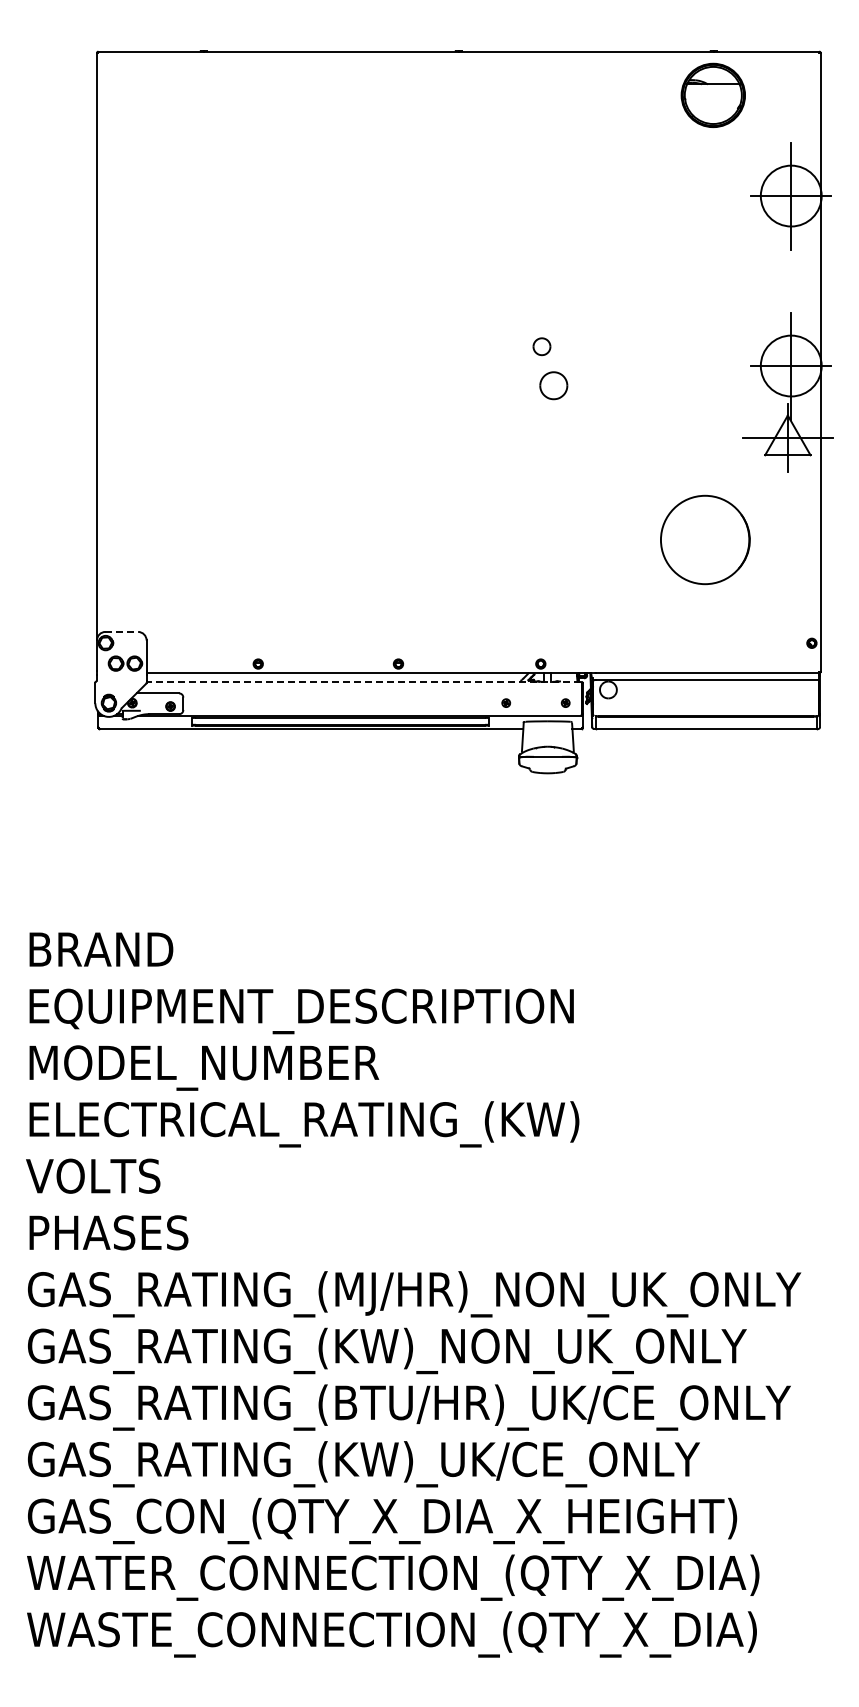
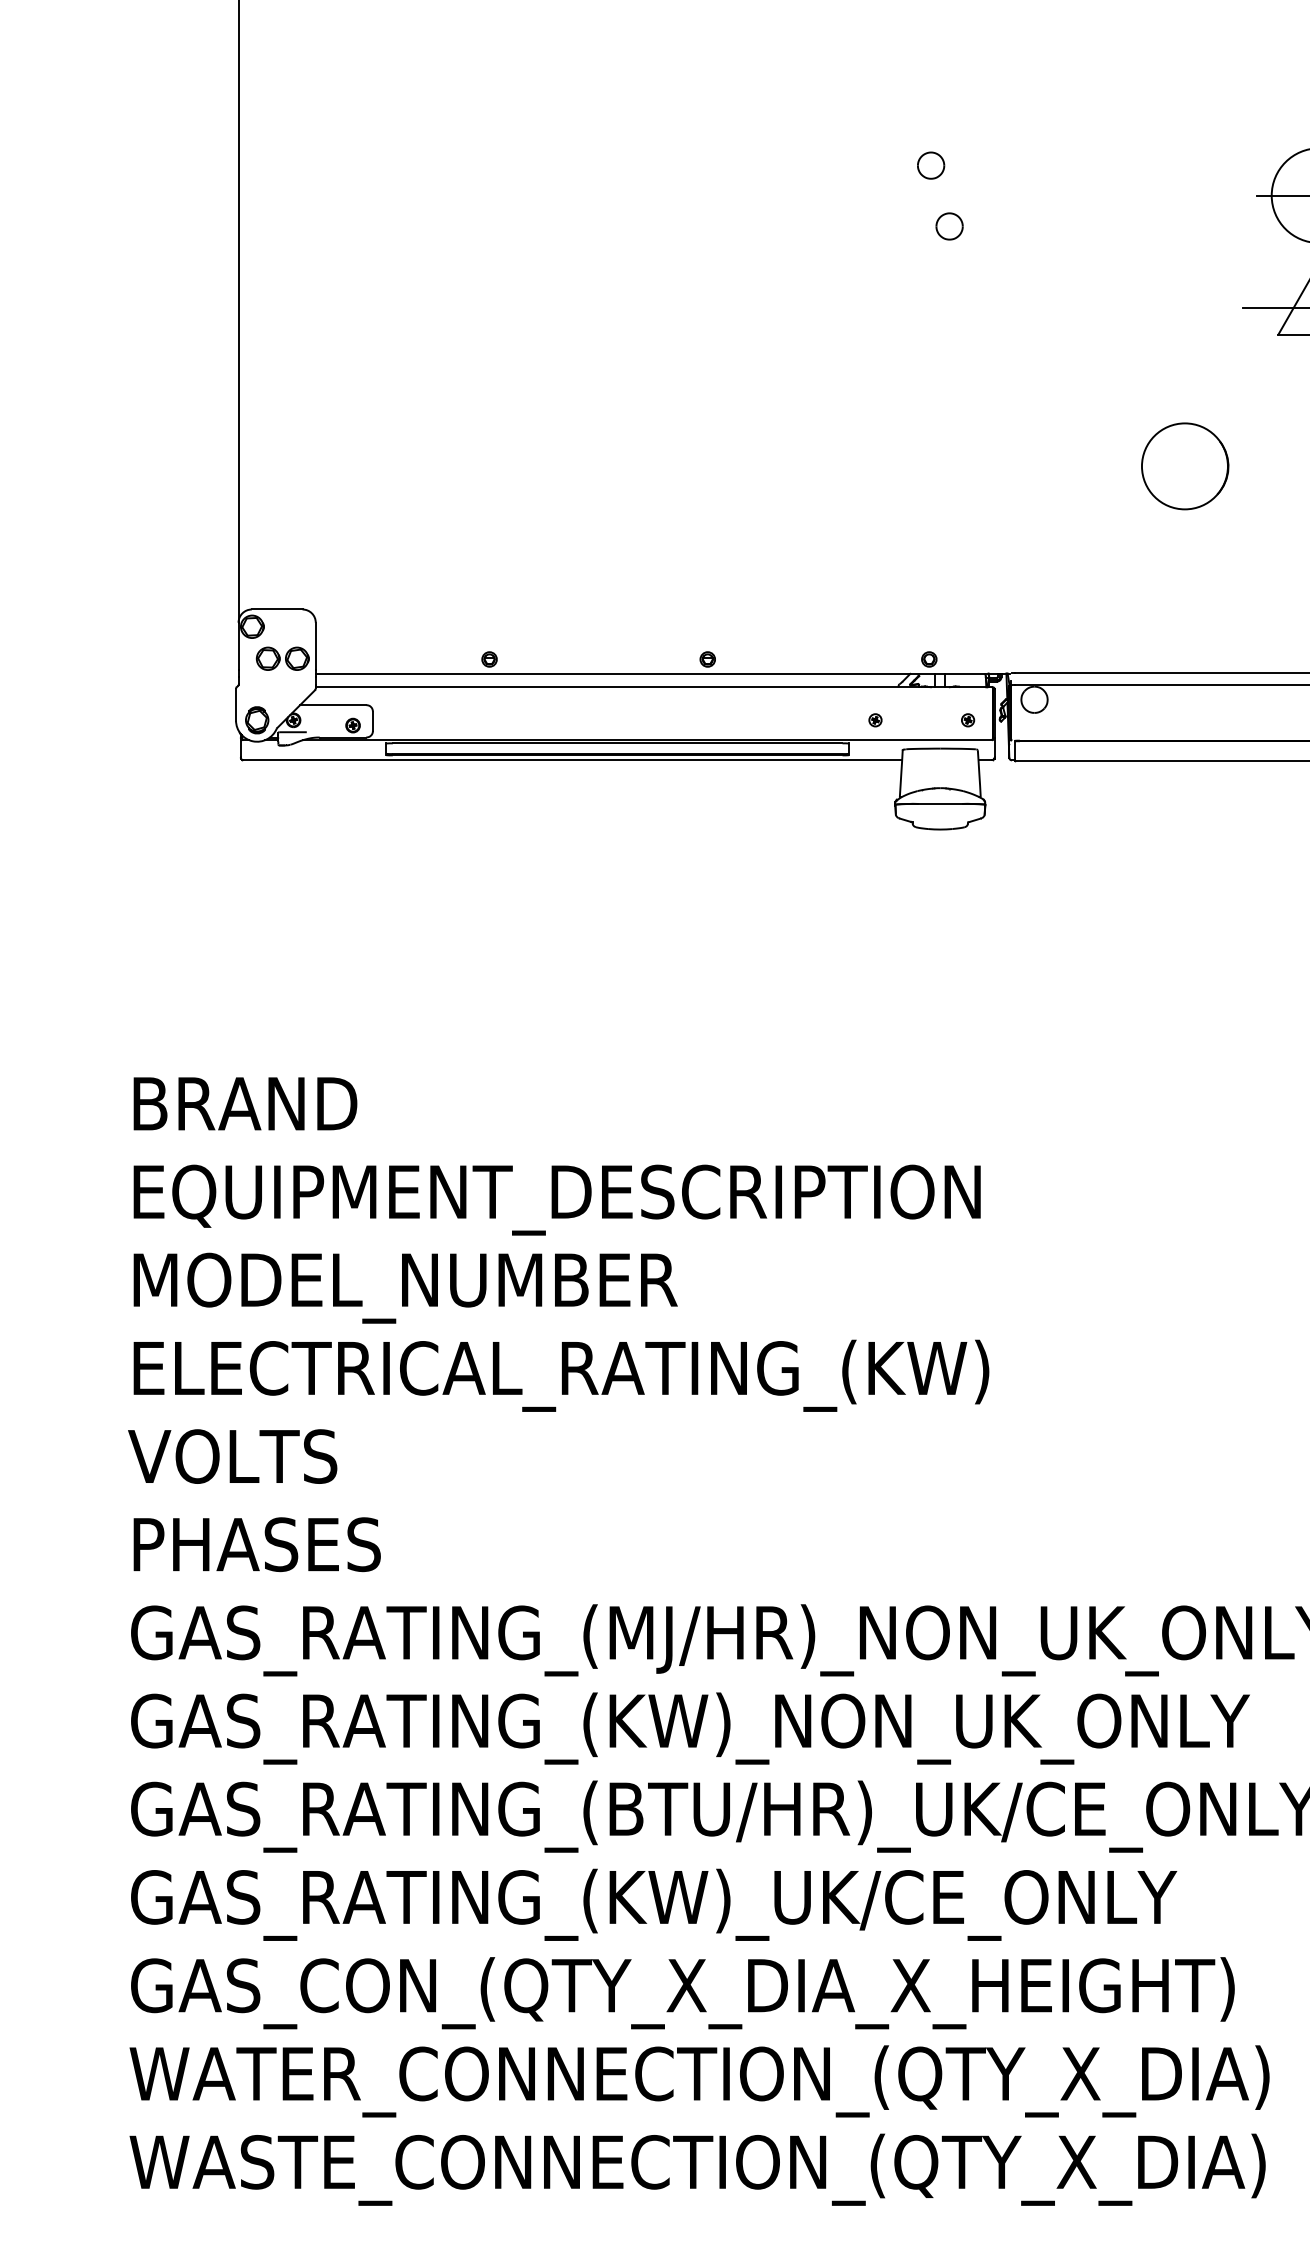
part: (553, 385) -> (949, 225), size x0.62
circle: (704, 539) -> (1184, 465), size x0.62
line: (122, 631) -> (278, 608), dashed -> solid
line: (363, 681) -> (653, 686), dashed -> solid

